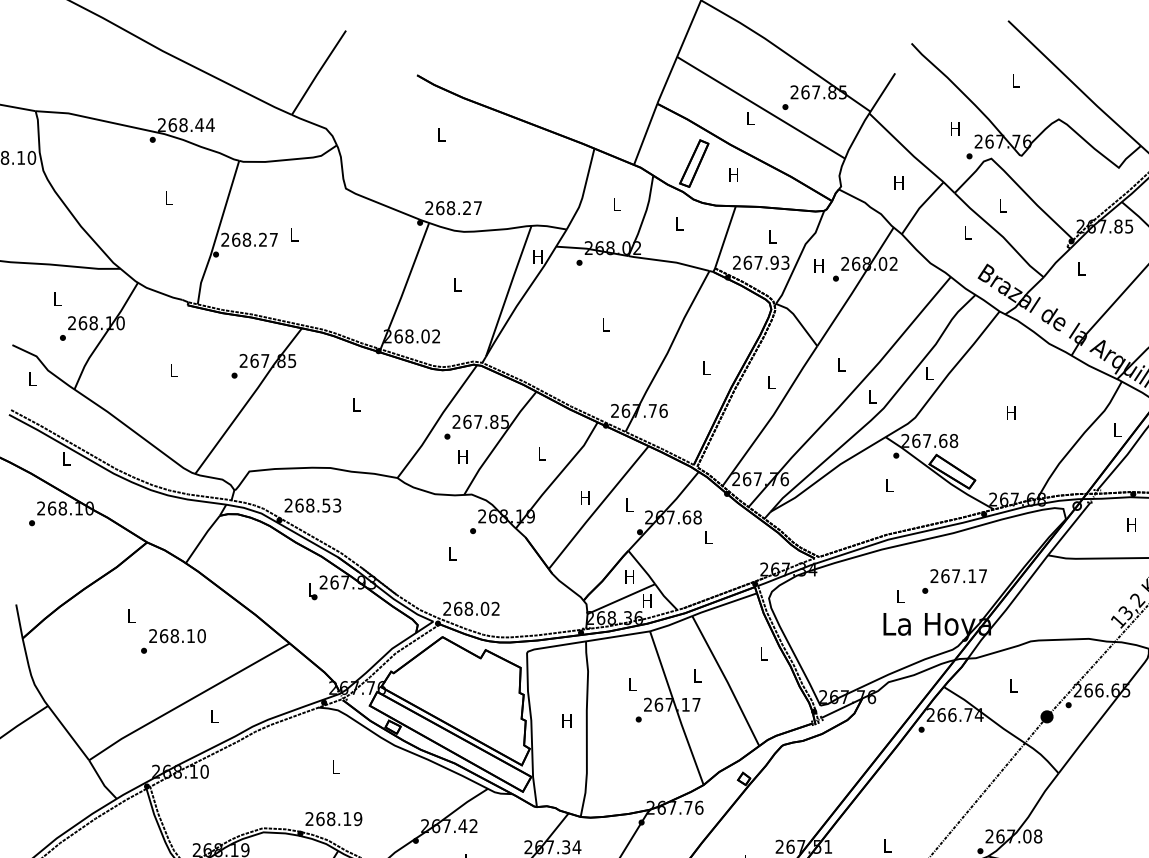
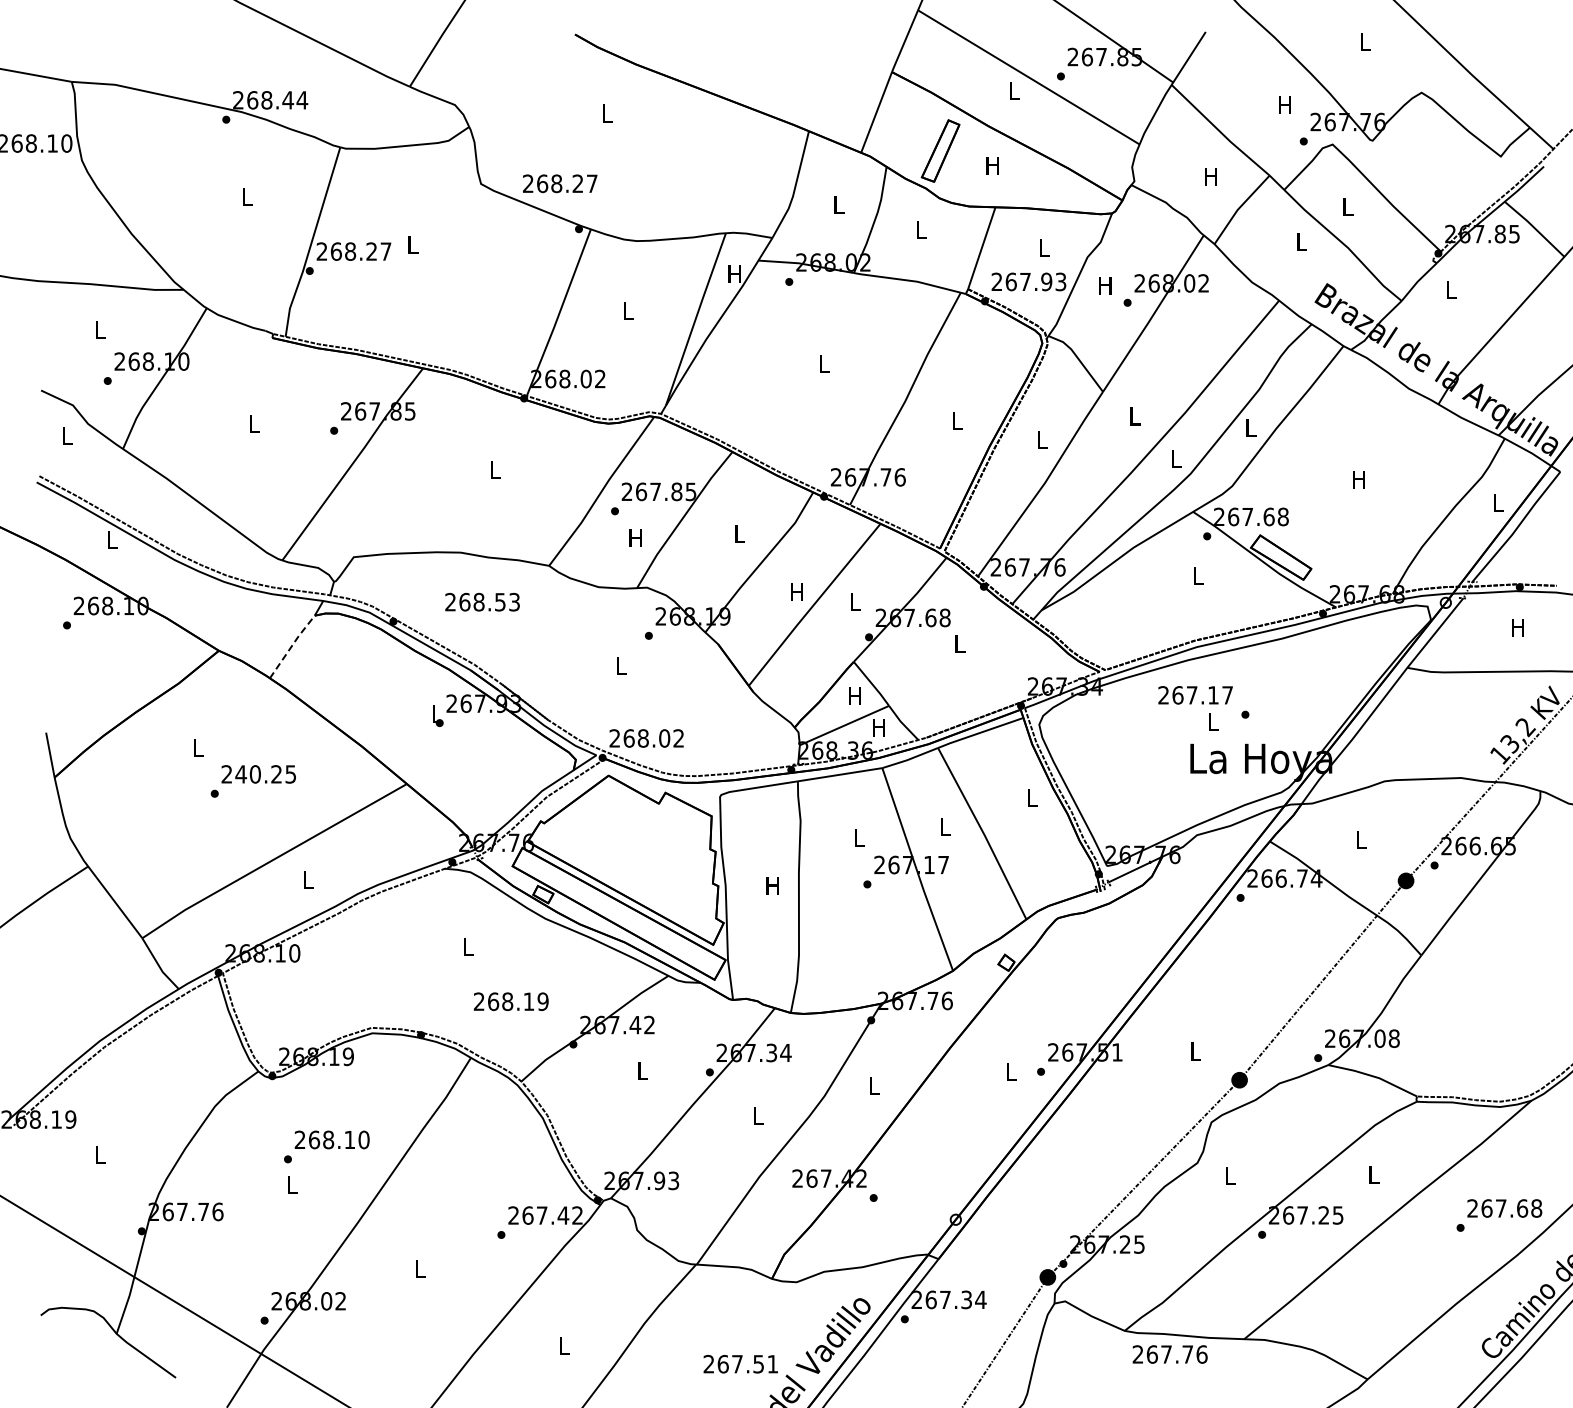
text: (453, 207) -> (560, 183), moved
text: (312, 505) -> (482, 601), moved
line: (202, 538) -> (292, 645), solid -> dashed
text: (958, 576) -> (1195, 695), moved
text: (182, 636) -> (265, 774), 268.10 -> 240.25
text: (333, 818) -> (510, 1001), moved

